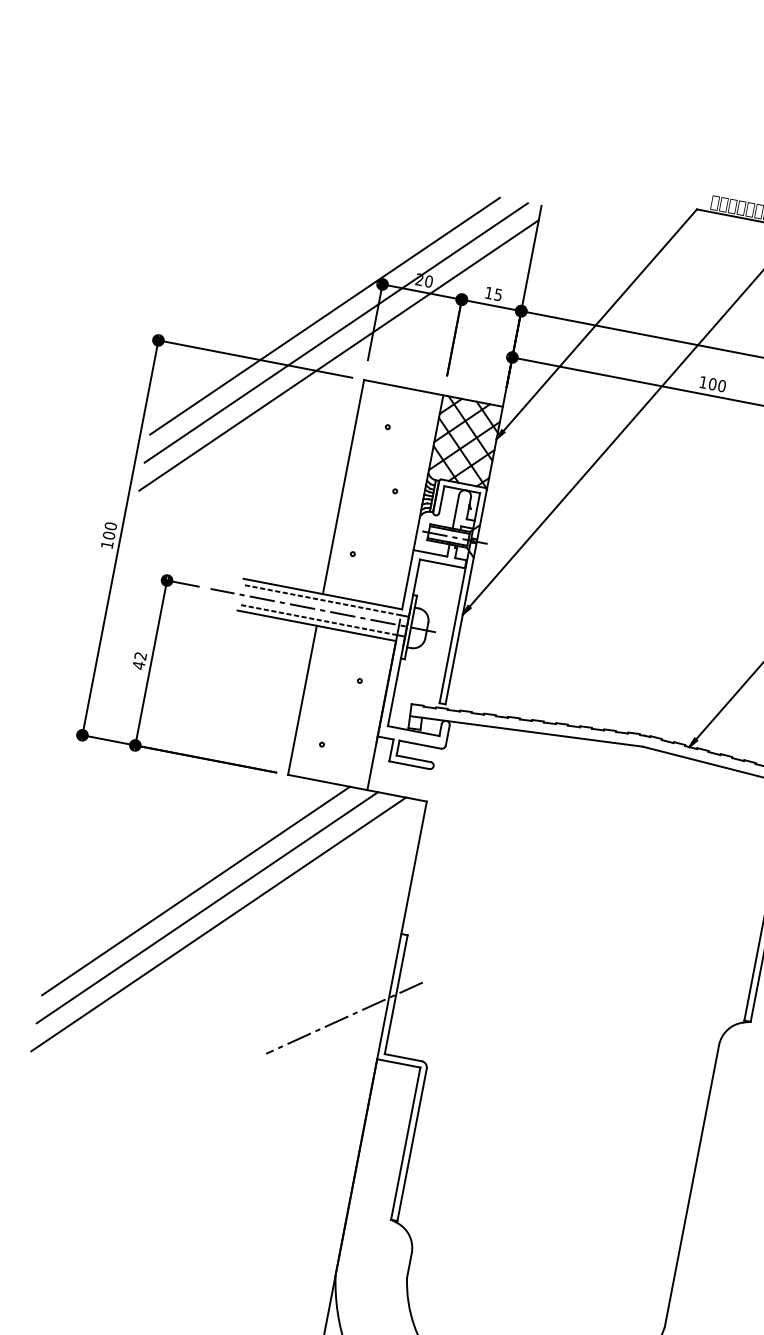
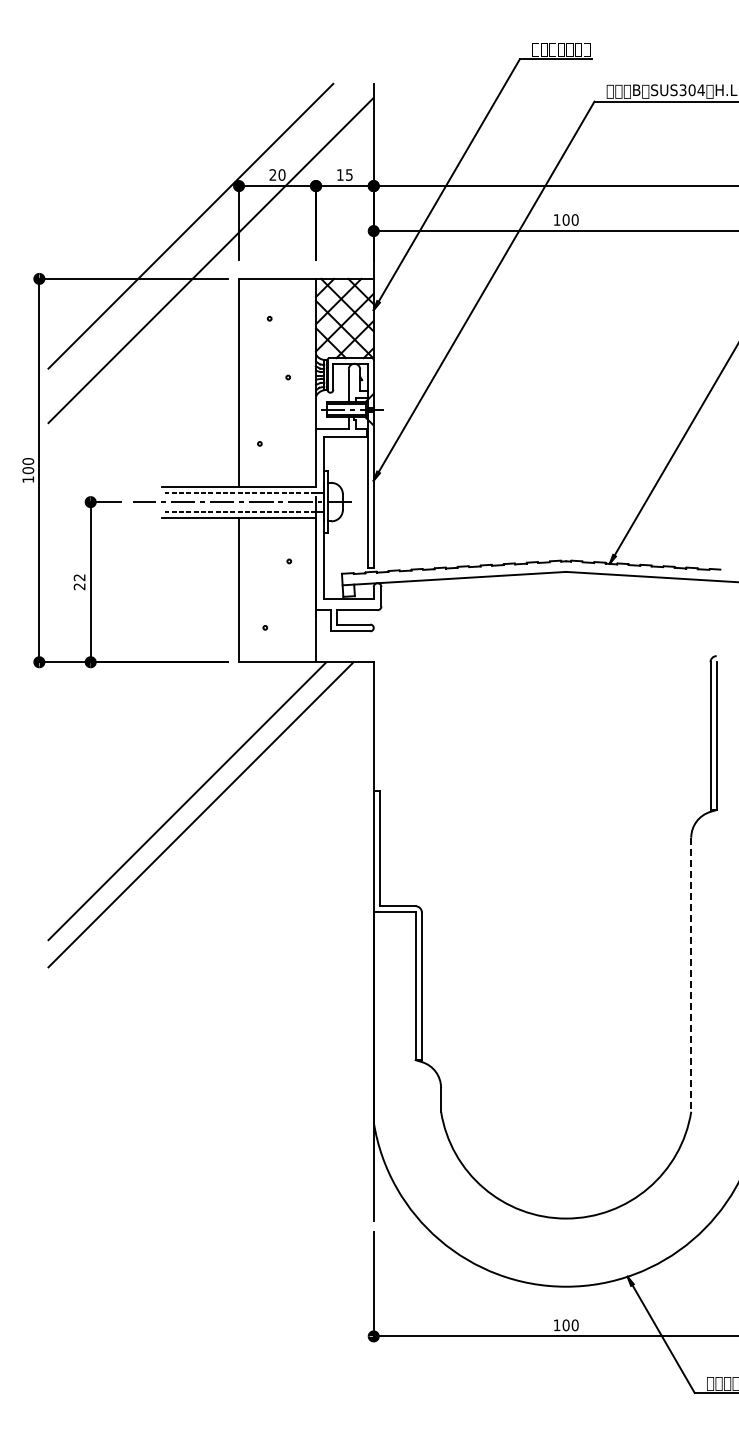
line: (336, 332) -> (204, 239), removed
text: (138, 665) -> (79, 586), 42 -> 22
line: (195, 890) -> (173, 787), removed
line: (344, 1017) -> (335, 879), removed
line: (691, 1187) -> (691, 975), solid -> dashed

